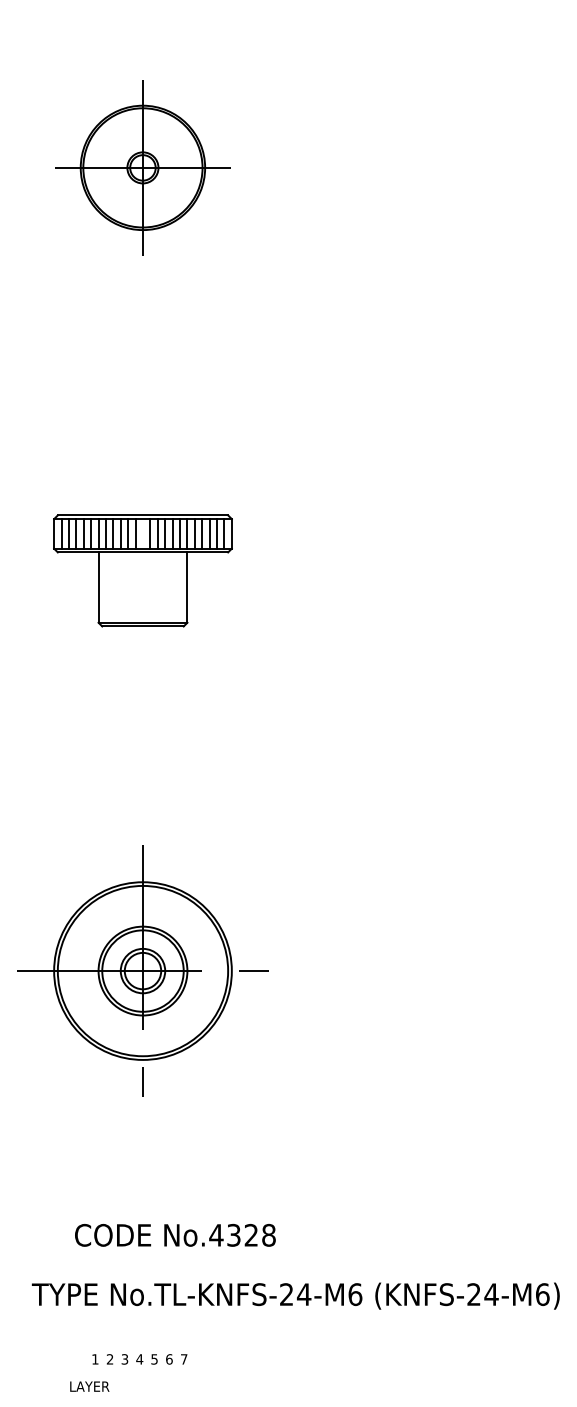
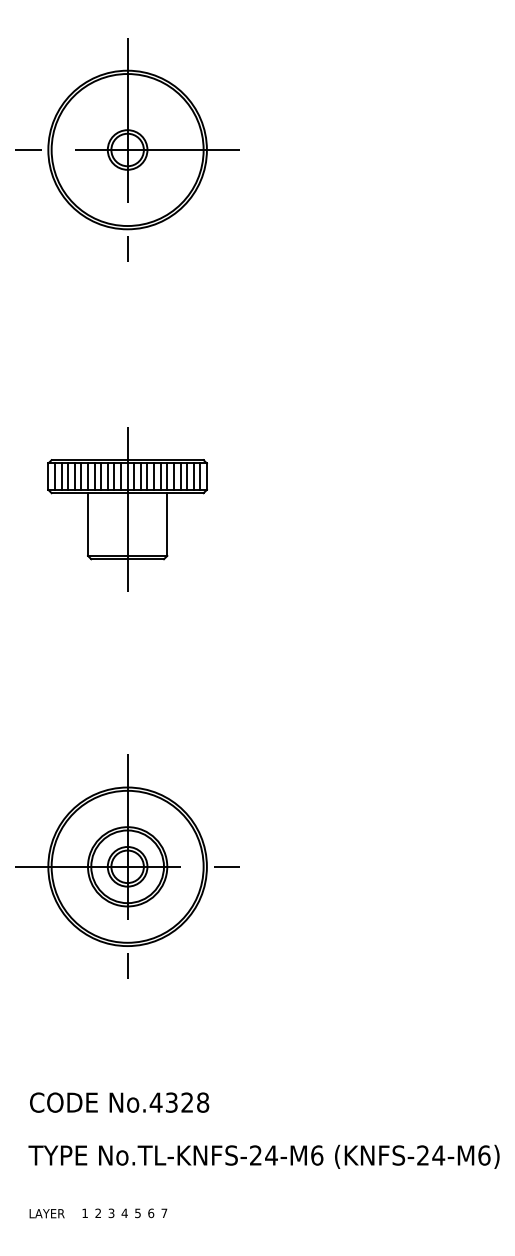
part: (142, 167) -> (127, 149), size x1.43
line: (142, 570) -> (127, 509), added
text: (175, 1235) -> (119, 1102), moved
text: (89, 1386) -> (46, 1213), moved

